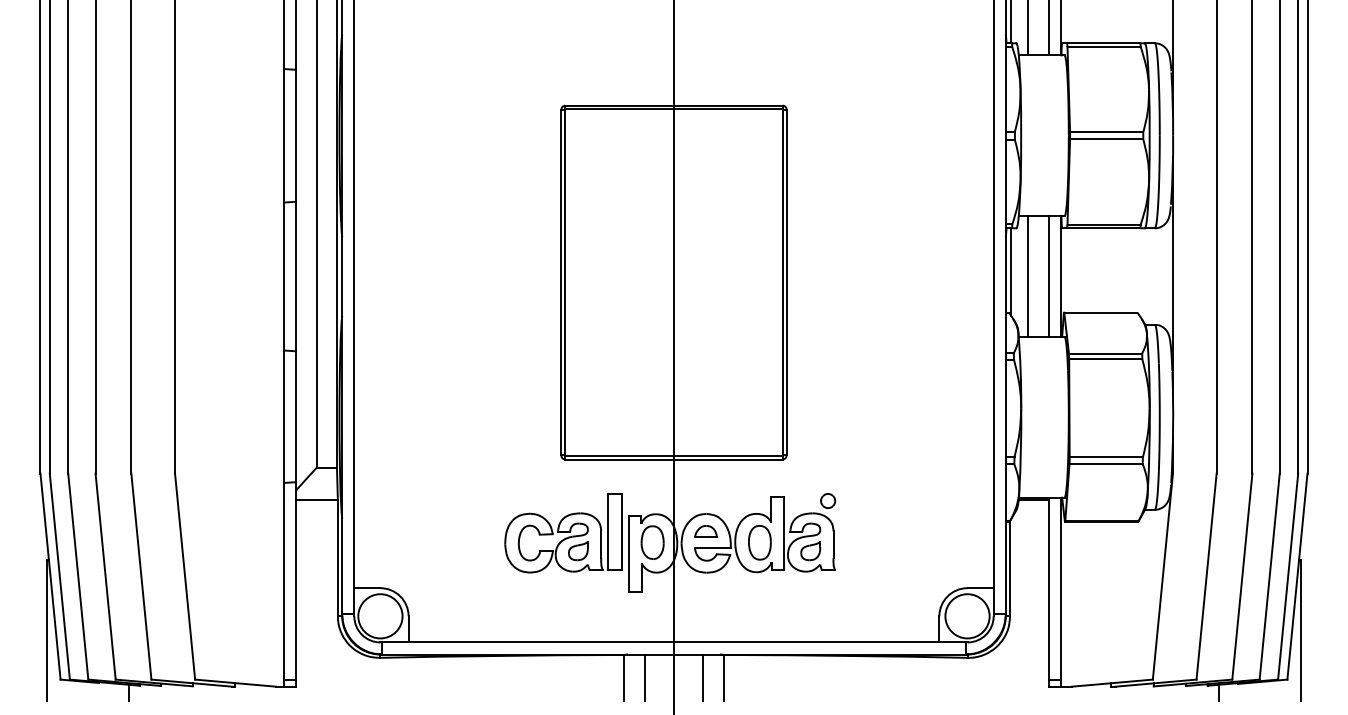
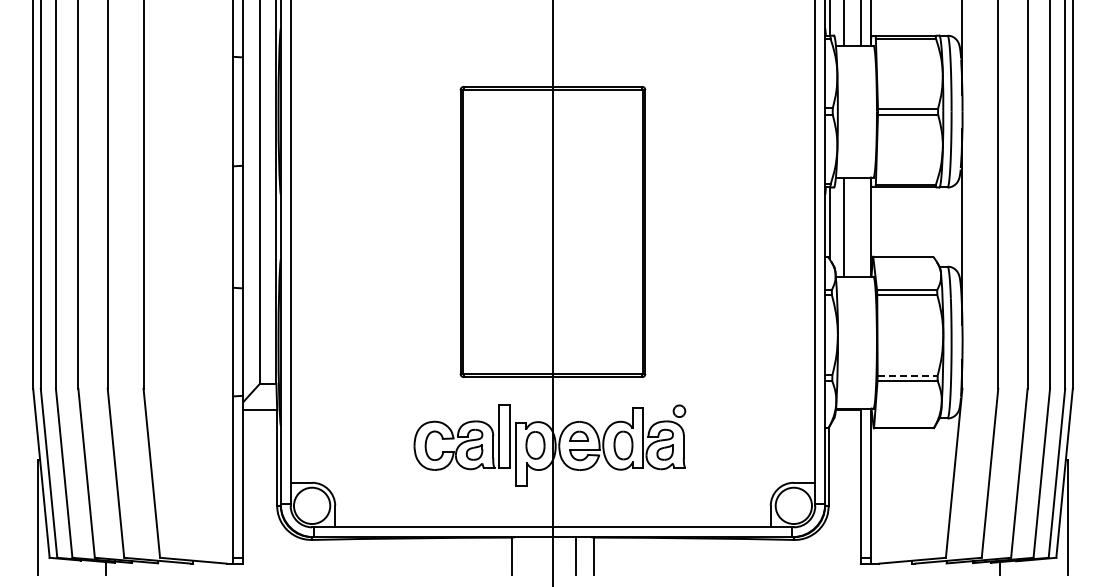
line: (1048, 275) -> (860, 226), removed
line: (1107, 457) -> (908, 375), solid -> dashed
line: (645, 678) -> (529, 556), removed

